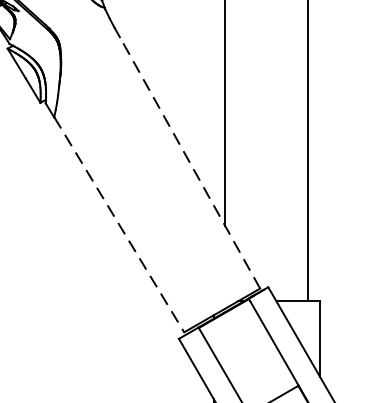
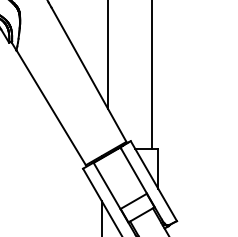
line: (190, 162) -> (89, 74), dashed -> solid
line: (119, 226) -> (51, 108), dashed -> solid

